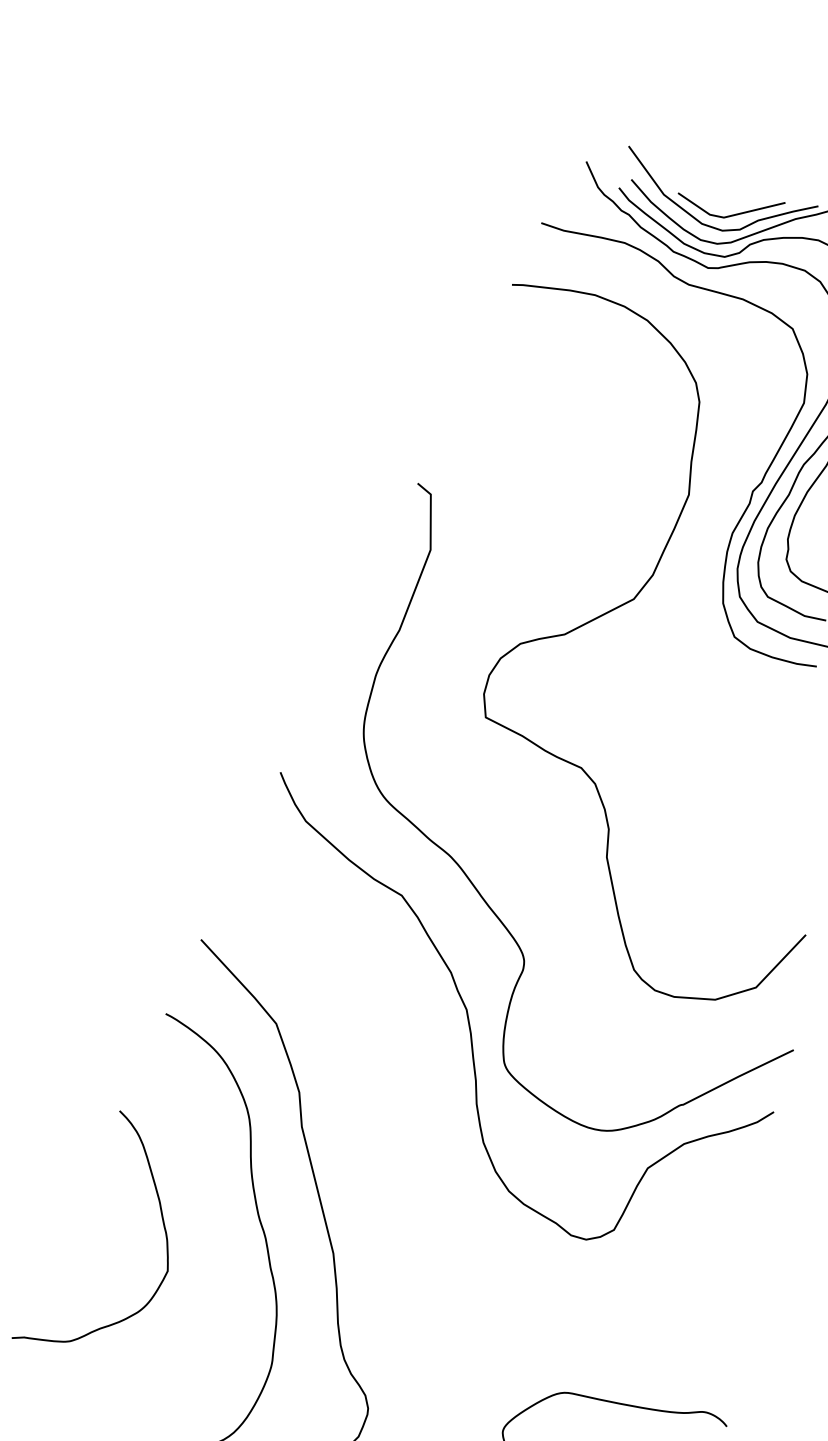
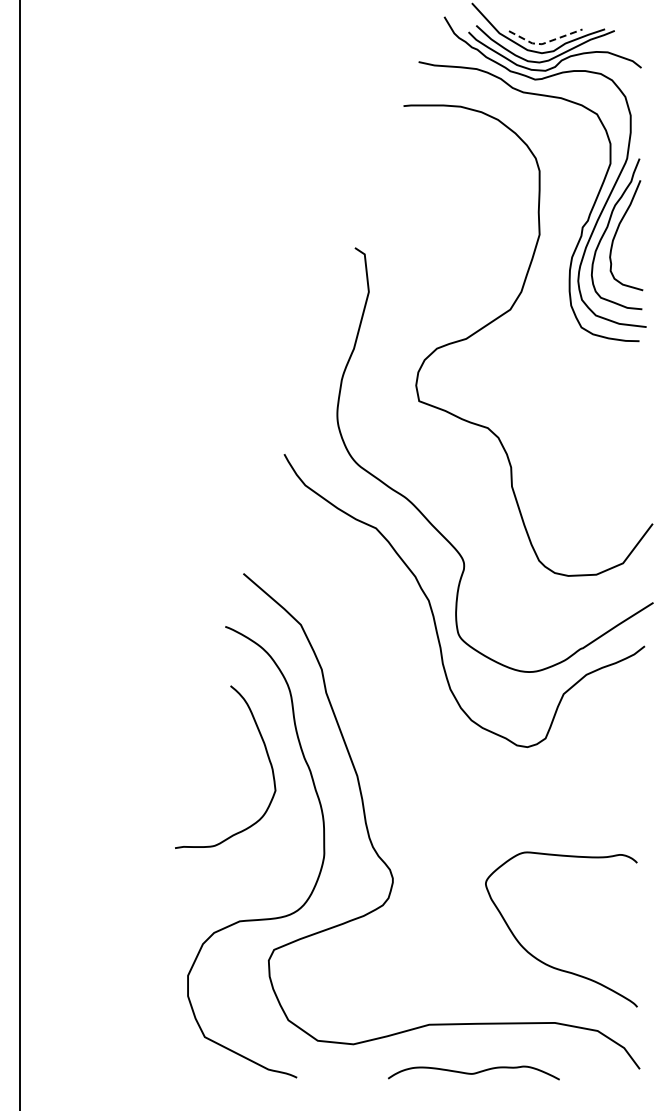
line: (727, 216) -> (544, 43), solid -> dashed
curve: (159, 1212) -> (265, 751), moved

